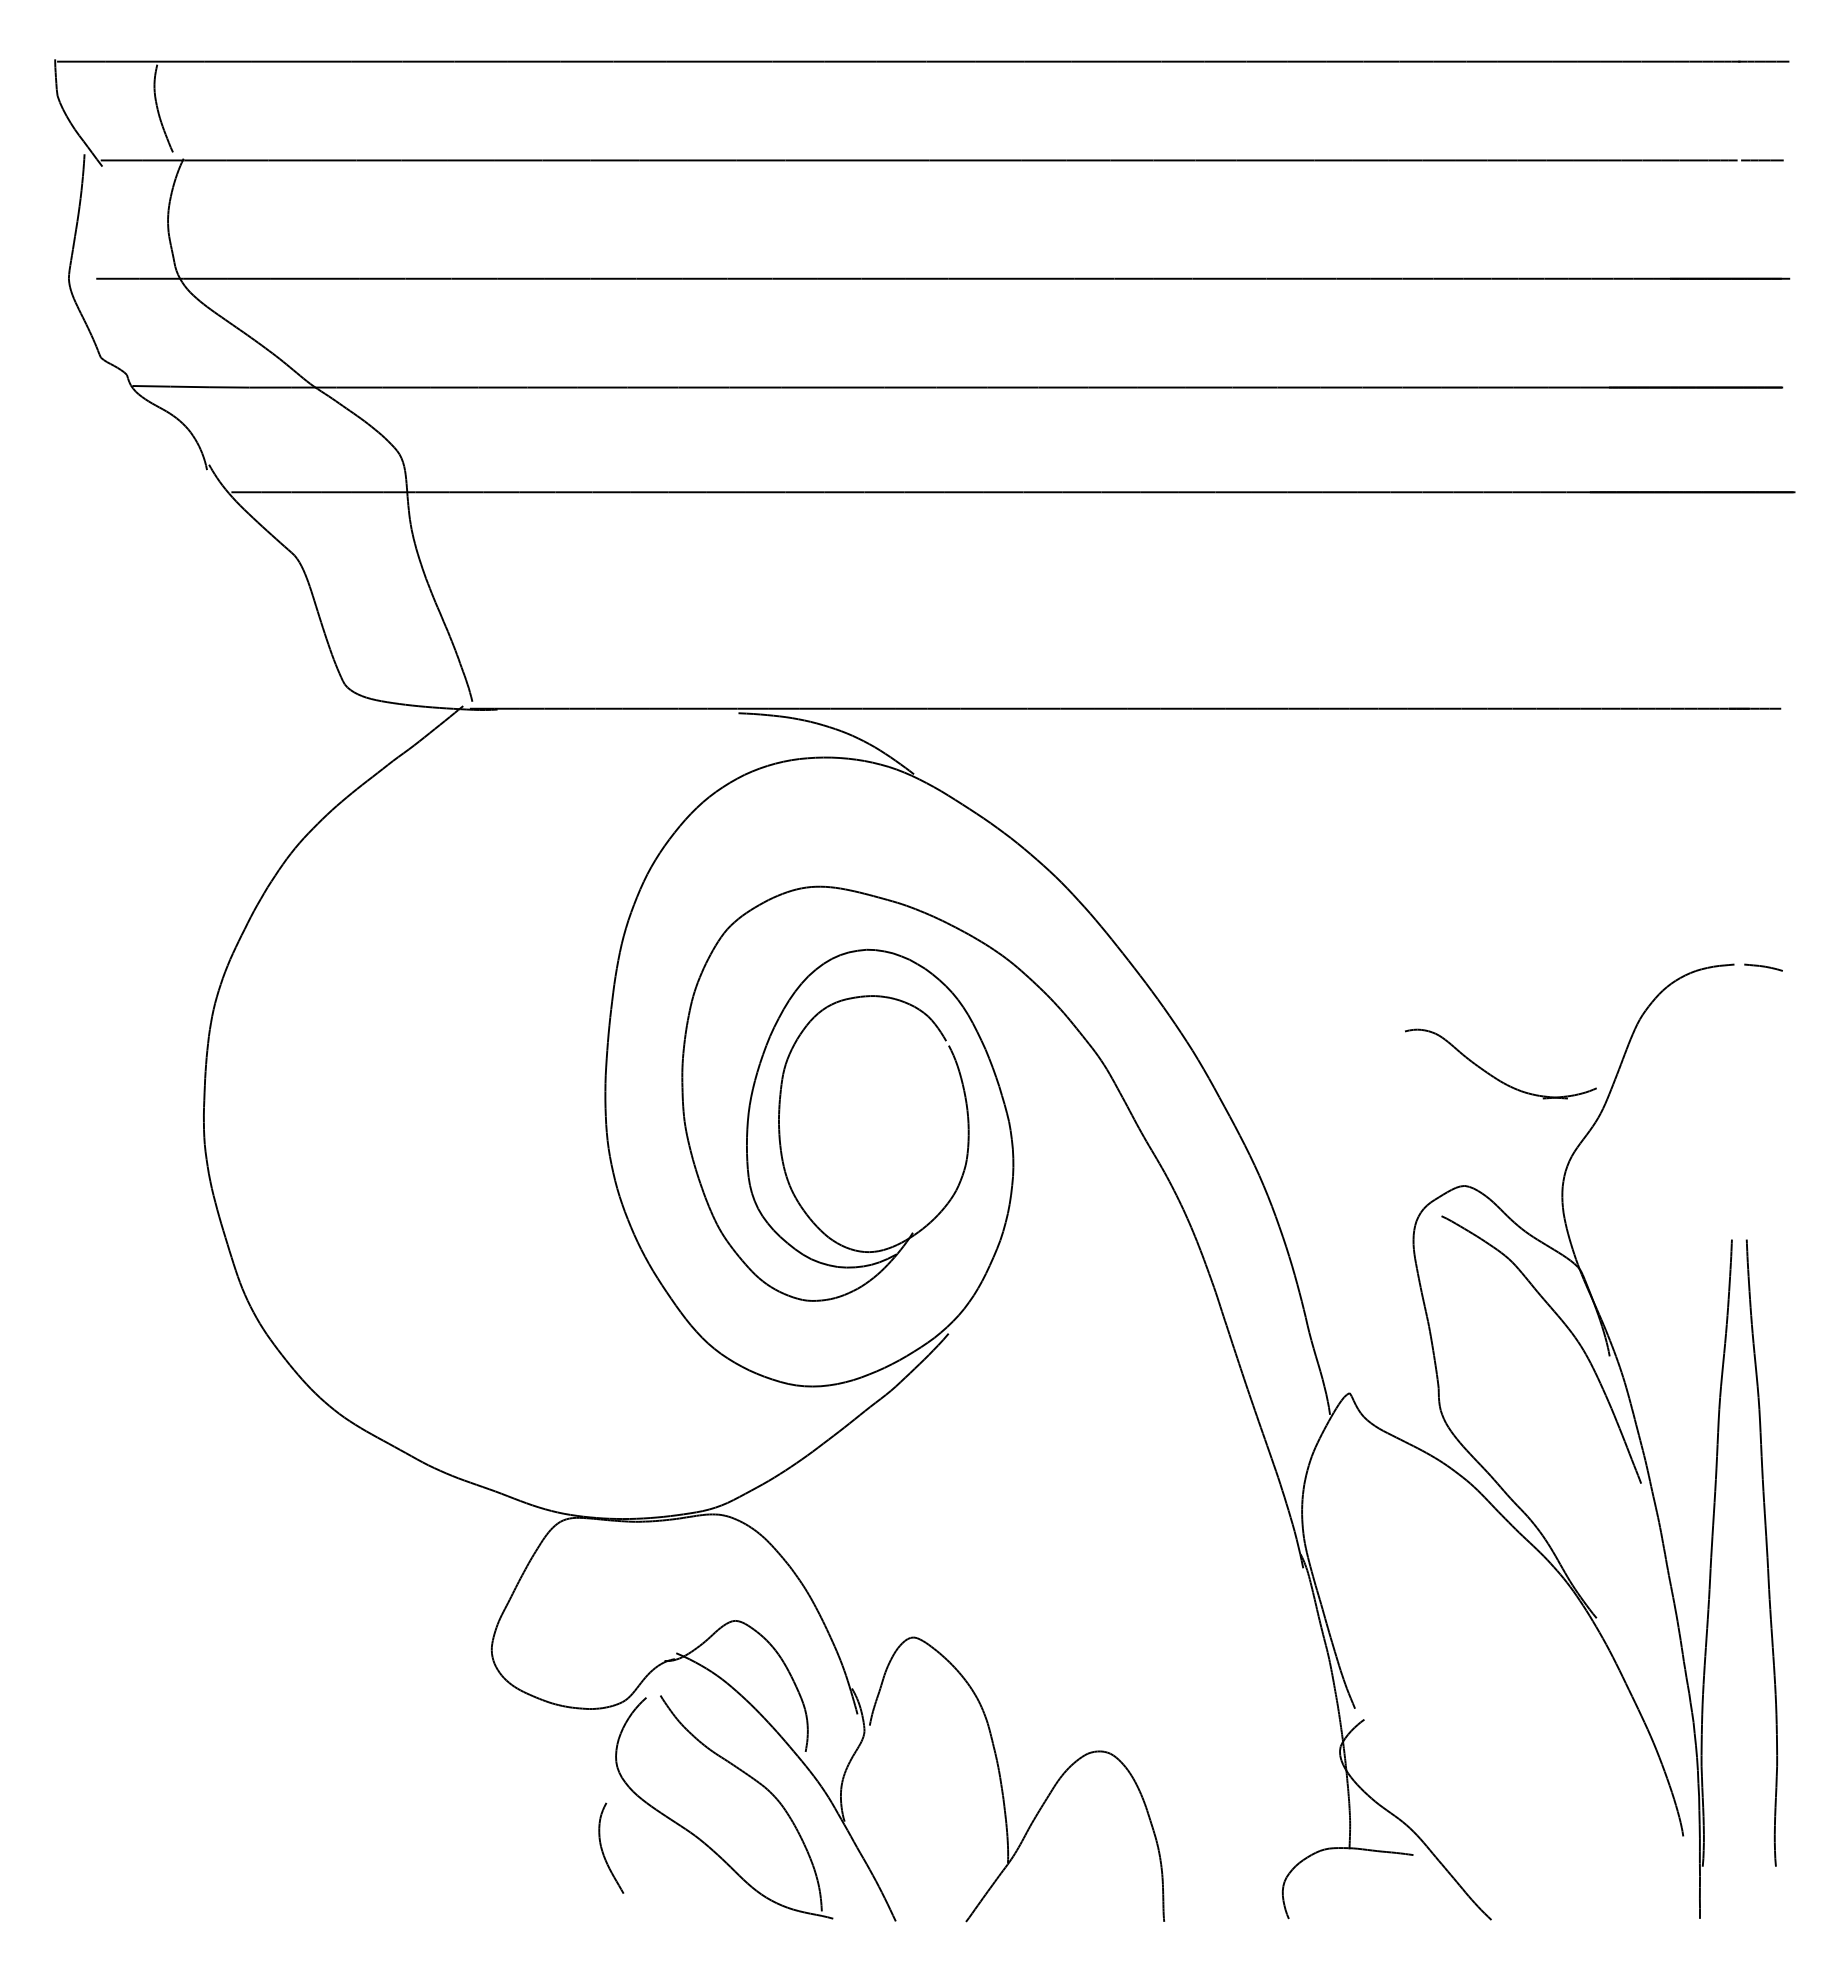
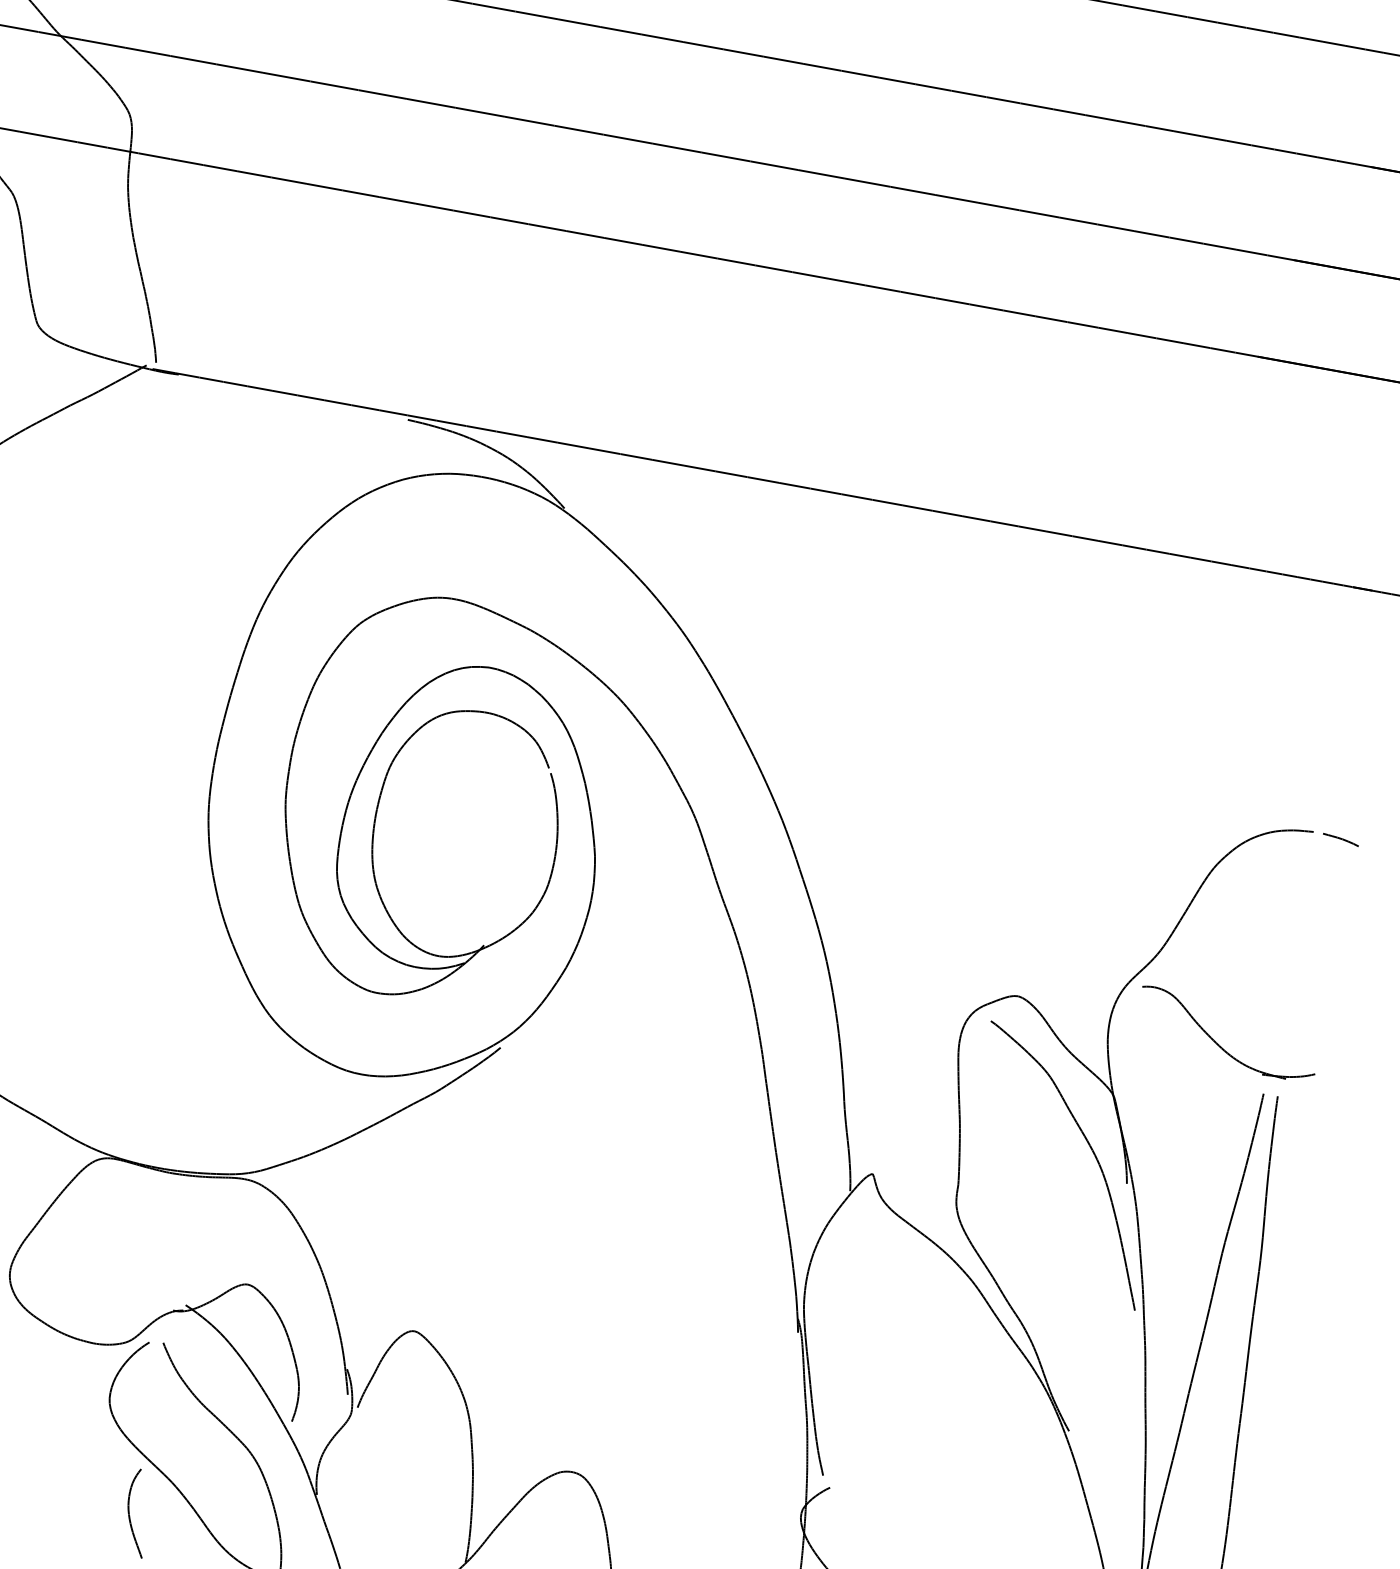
part: (1493, 1075) -> (1219, 1044), moved
part: (603, 1850) -> (130, 1513), moved

